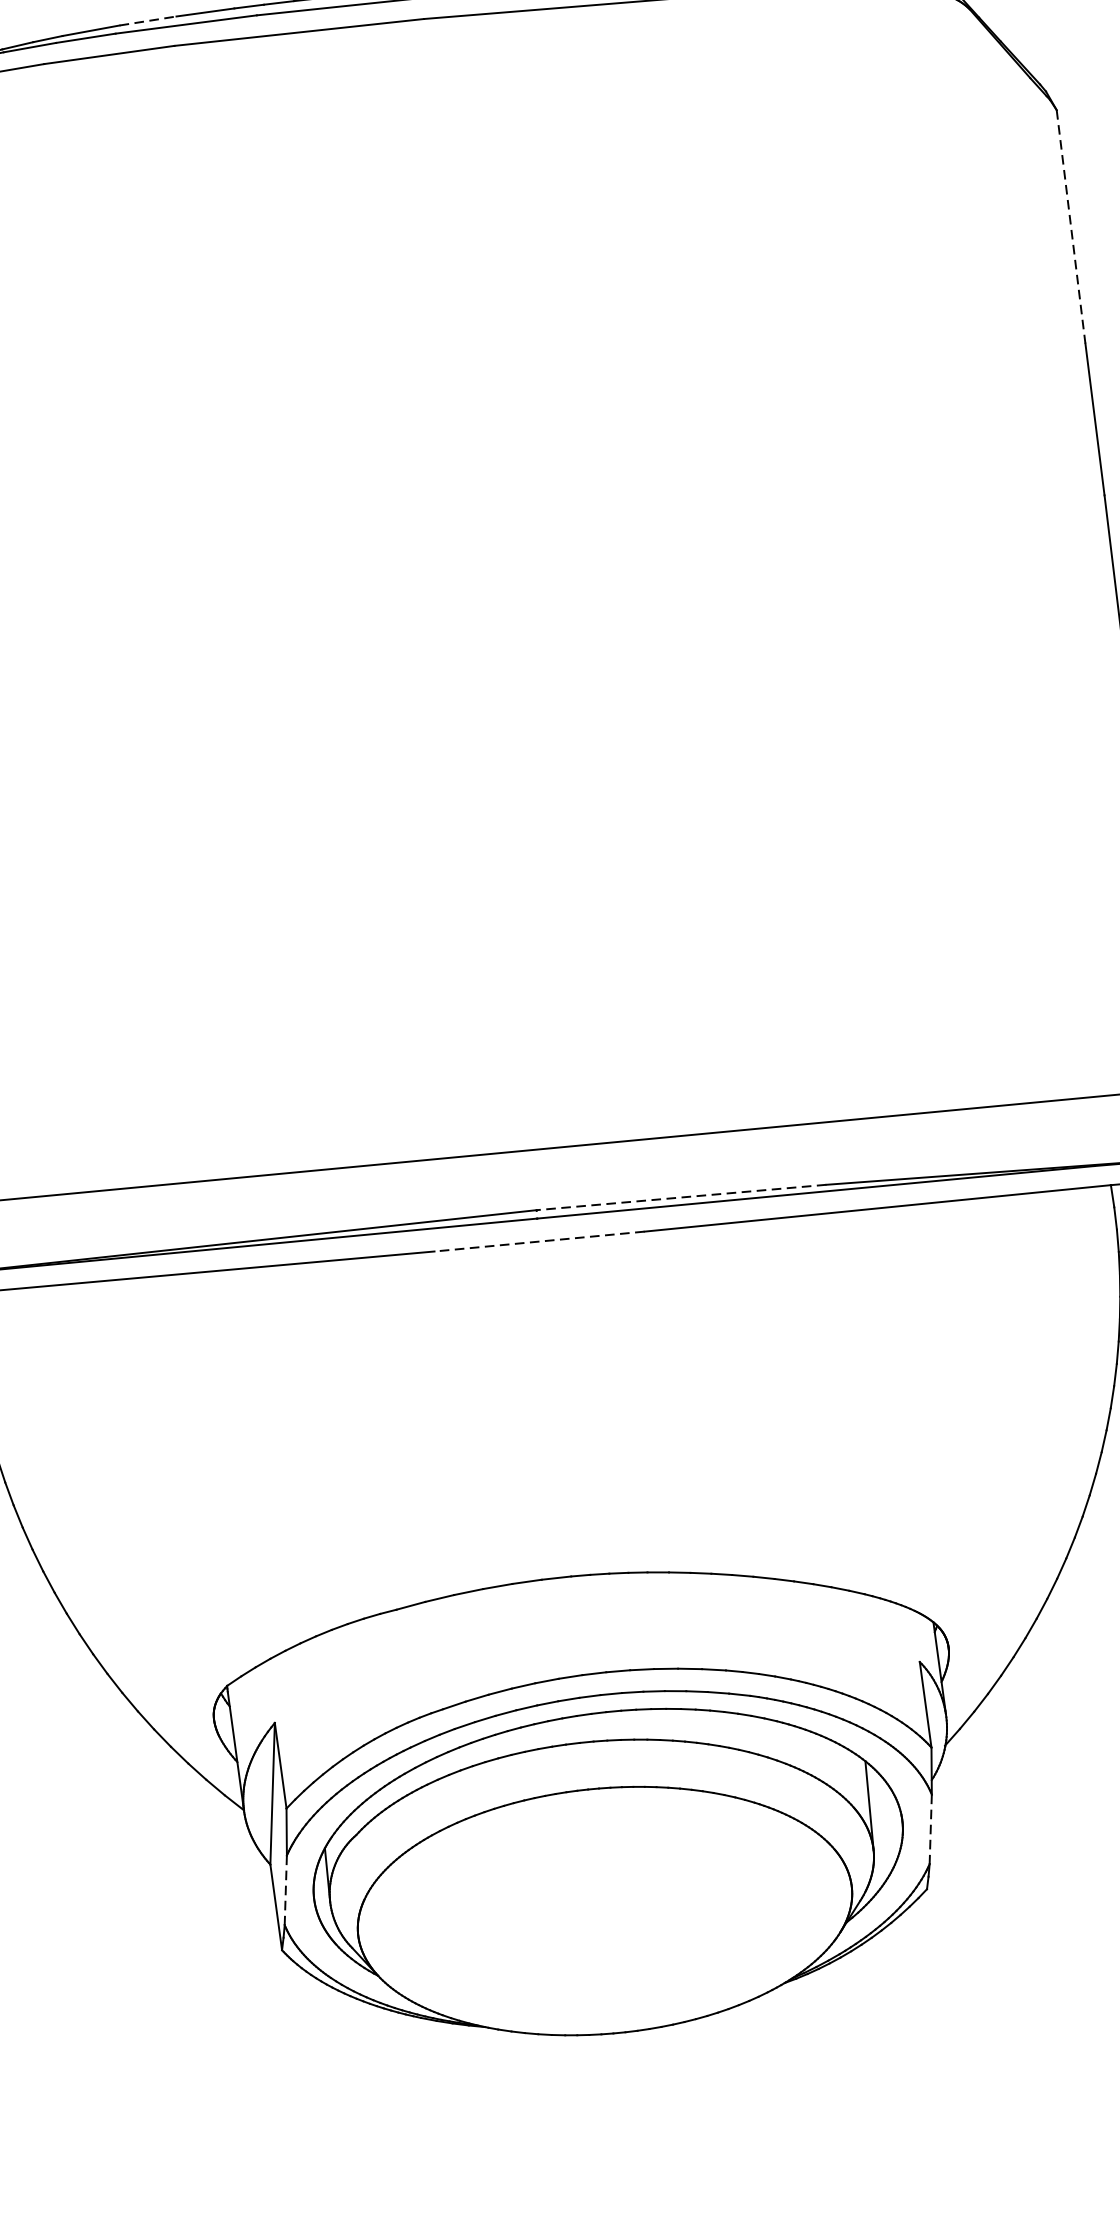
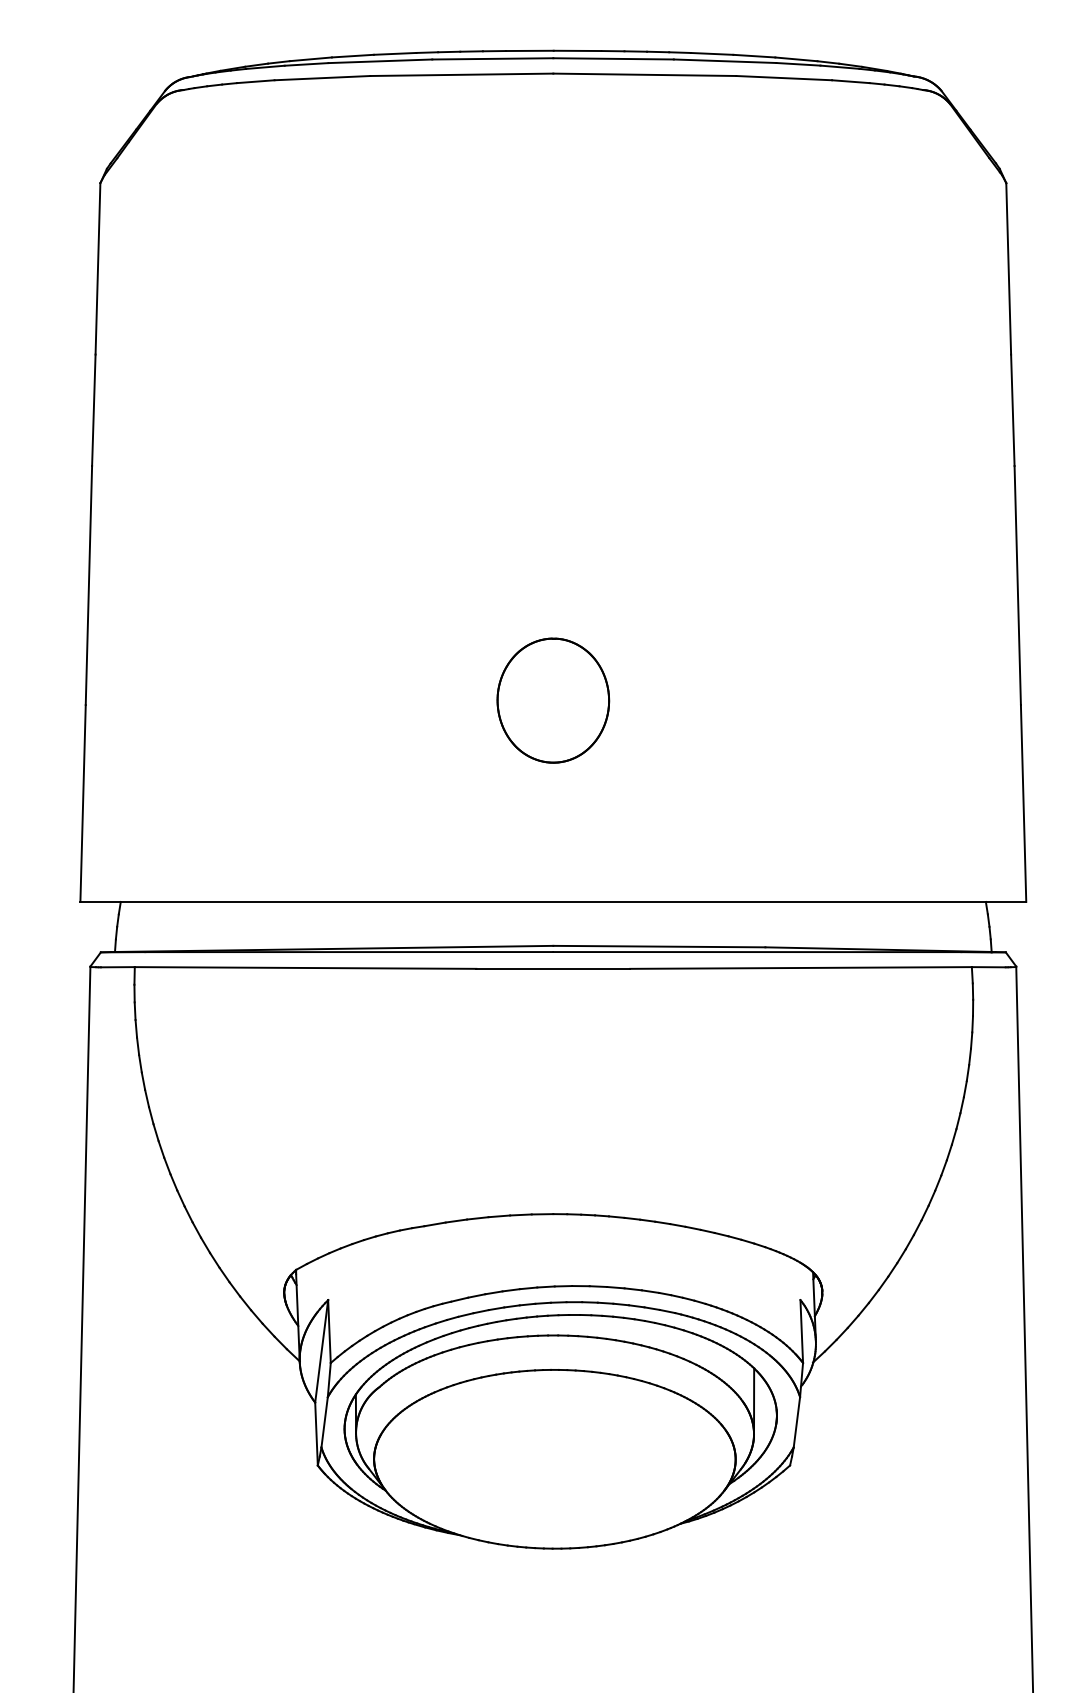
line: (148, 21) -> (353, 56), dashed -> solid
line: (1070, 226) -> (1008, 268), dashed -> solid
part: (505, 875) -> (553, 700), added
line: (680, 1197) -> (658, 946), dashed -> solid
line: (539, 1241) -> (553, 968), dashed -> solid
line: (930, 1829) -> (796, 1422), dashed -> solid
line: (285, 1890) -> (324, 1422), dashed -> solid

